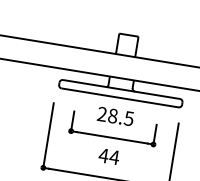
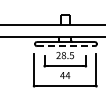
line: (121, 98) -> (66, 46), solid -> dashed

